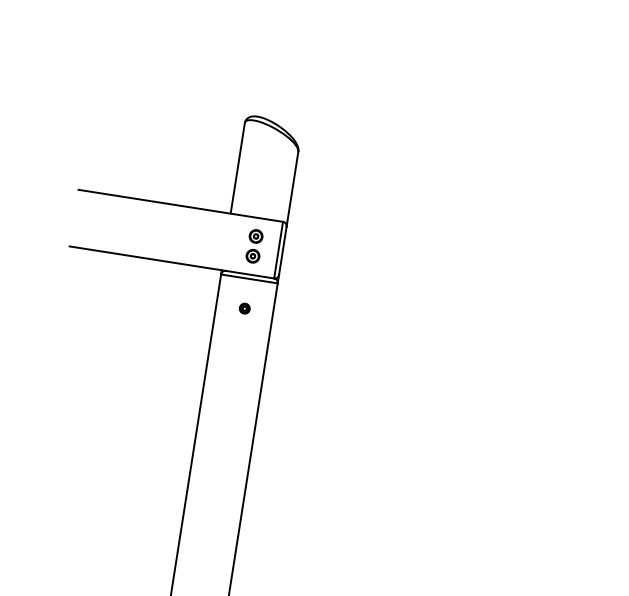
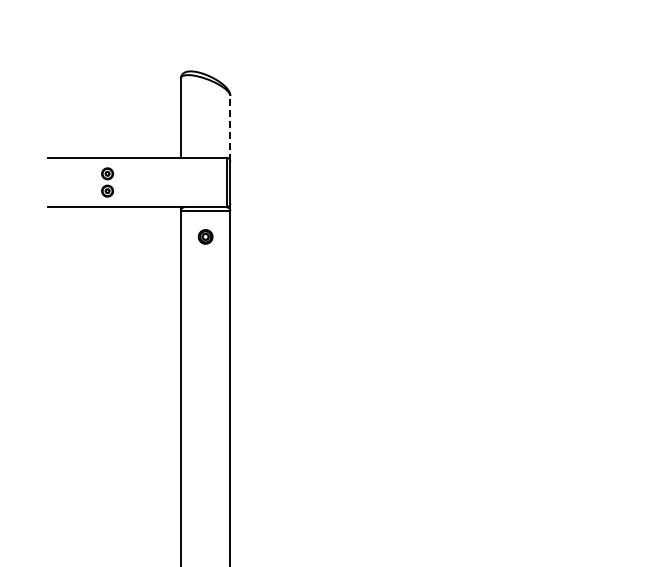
line: (292, 189) -> (230, 128), solid -> dashed
part: (254, 246) -> (107, 182), moved
part: (244, 308) -> (205, 236), size x1.6

